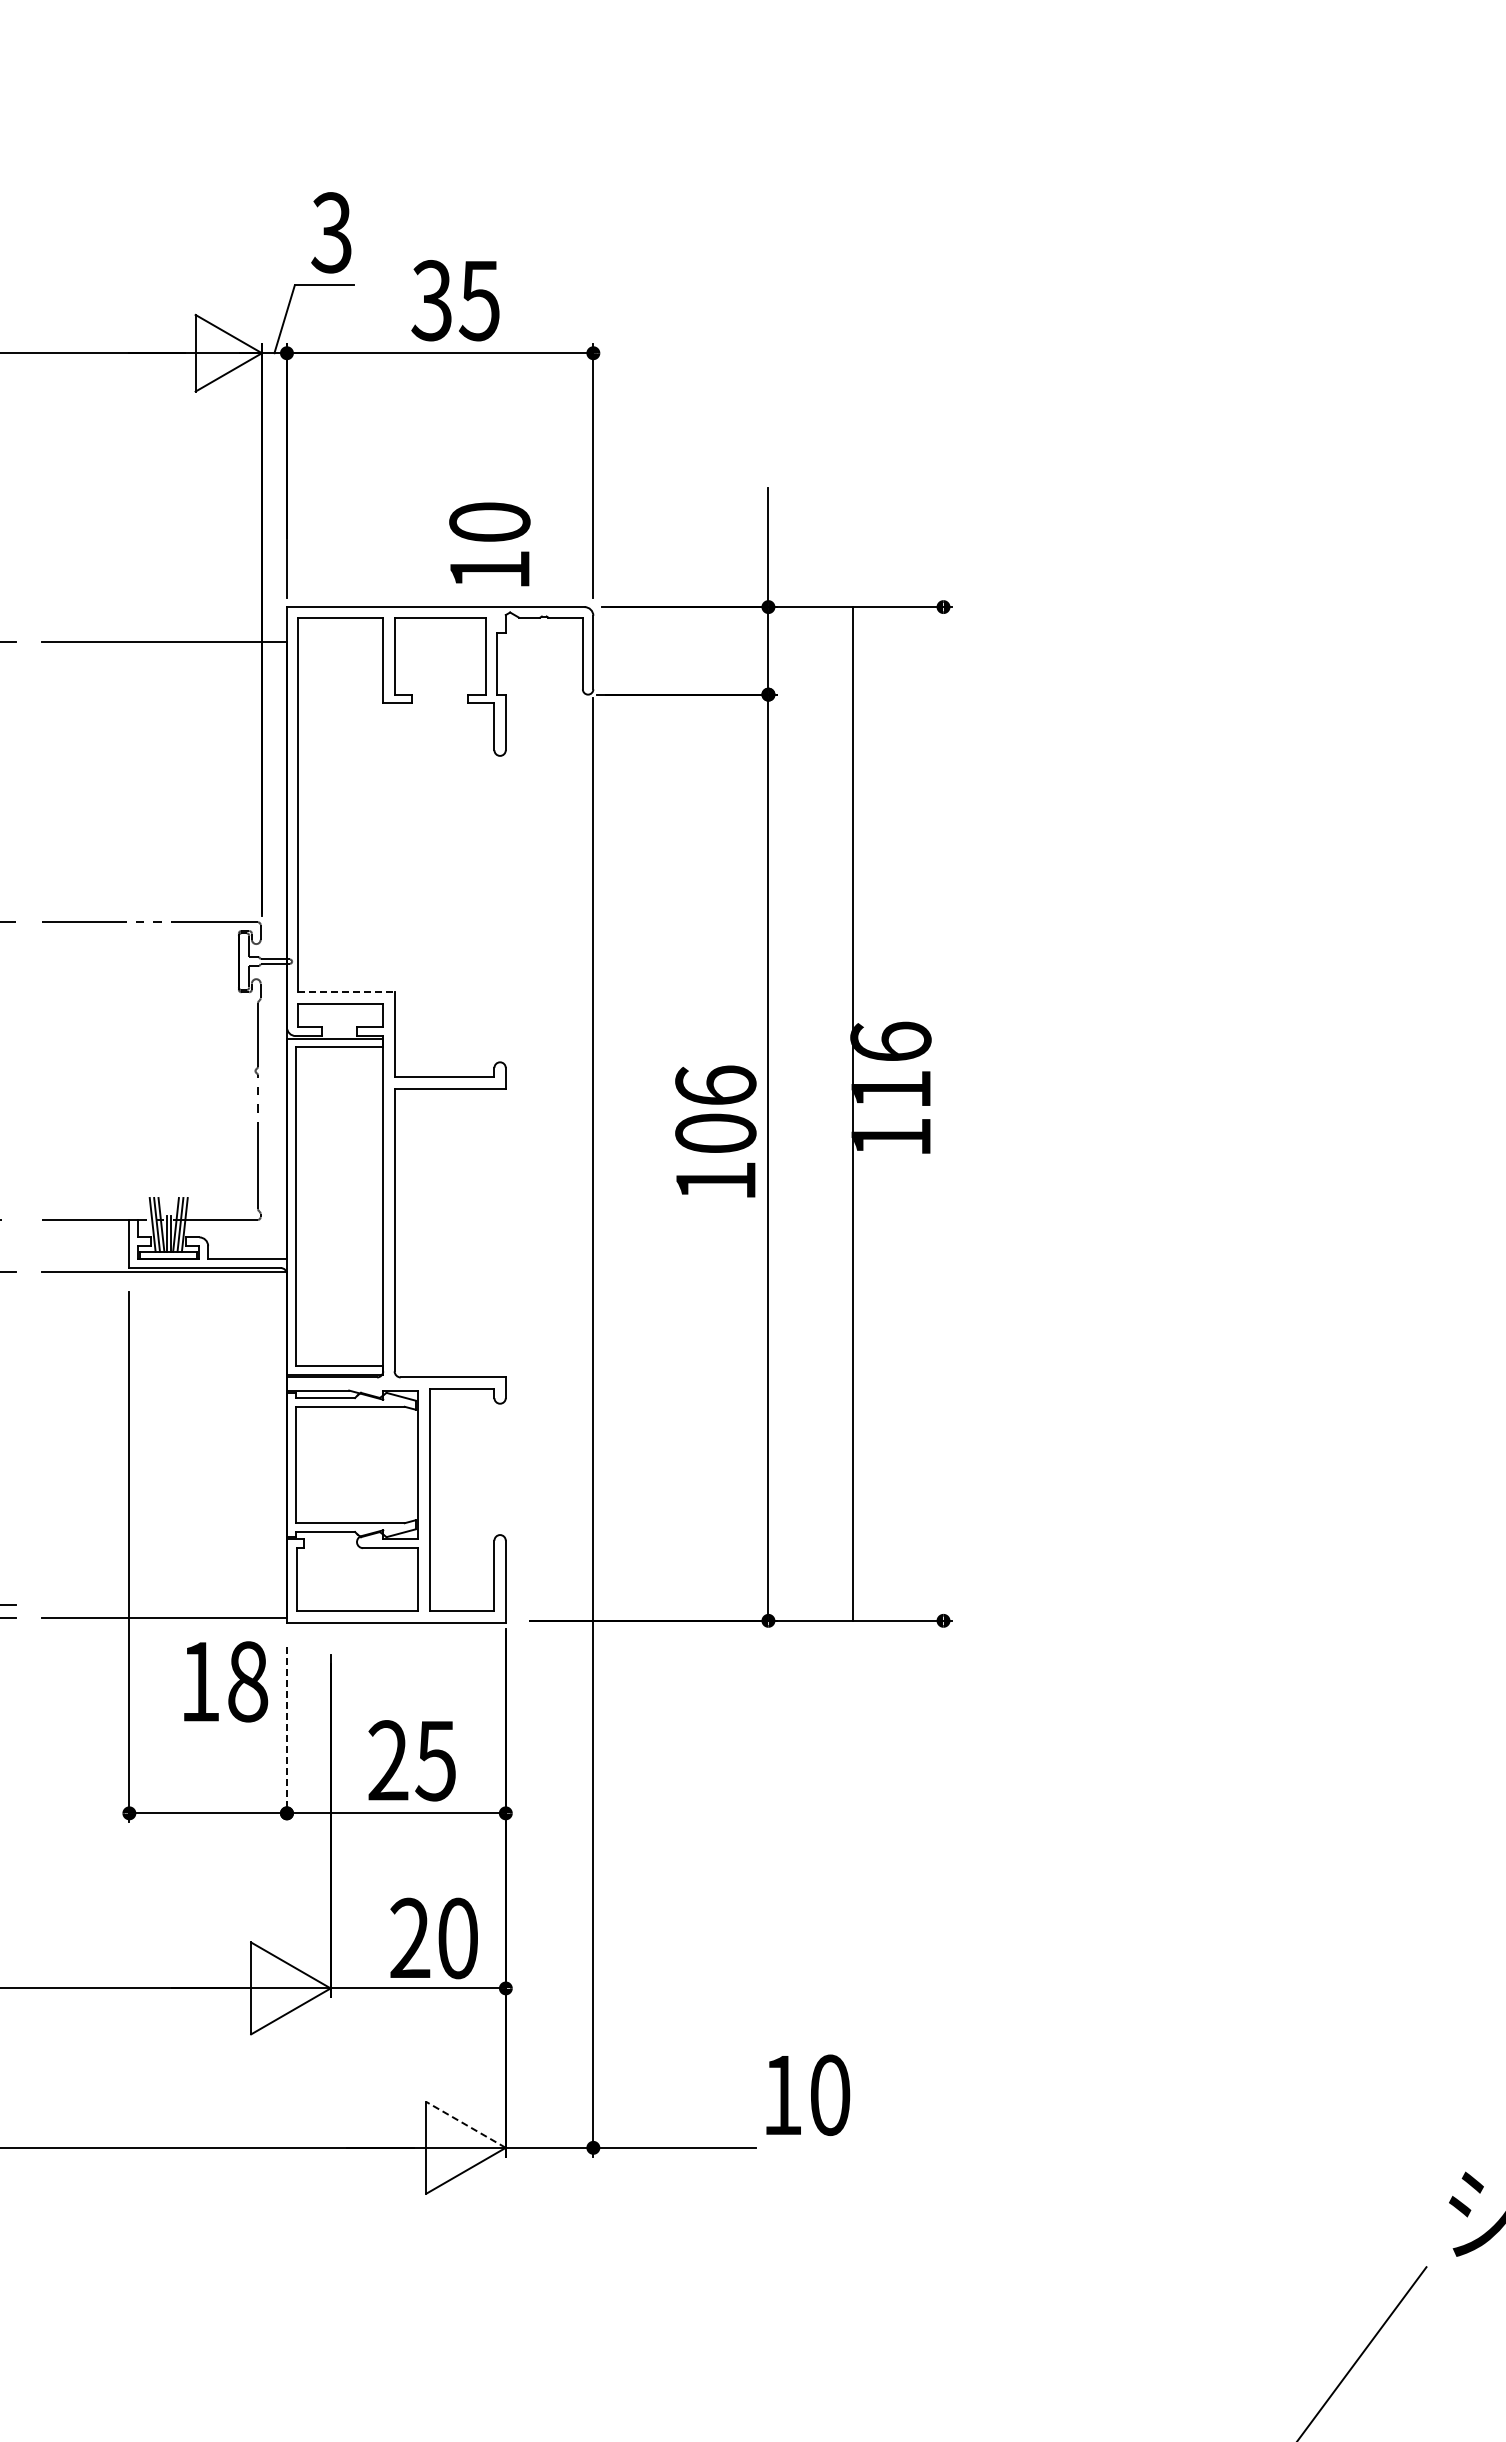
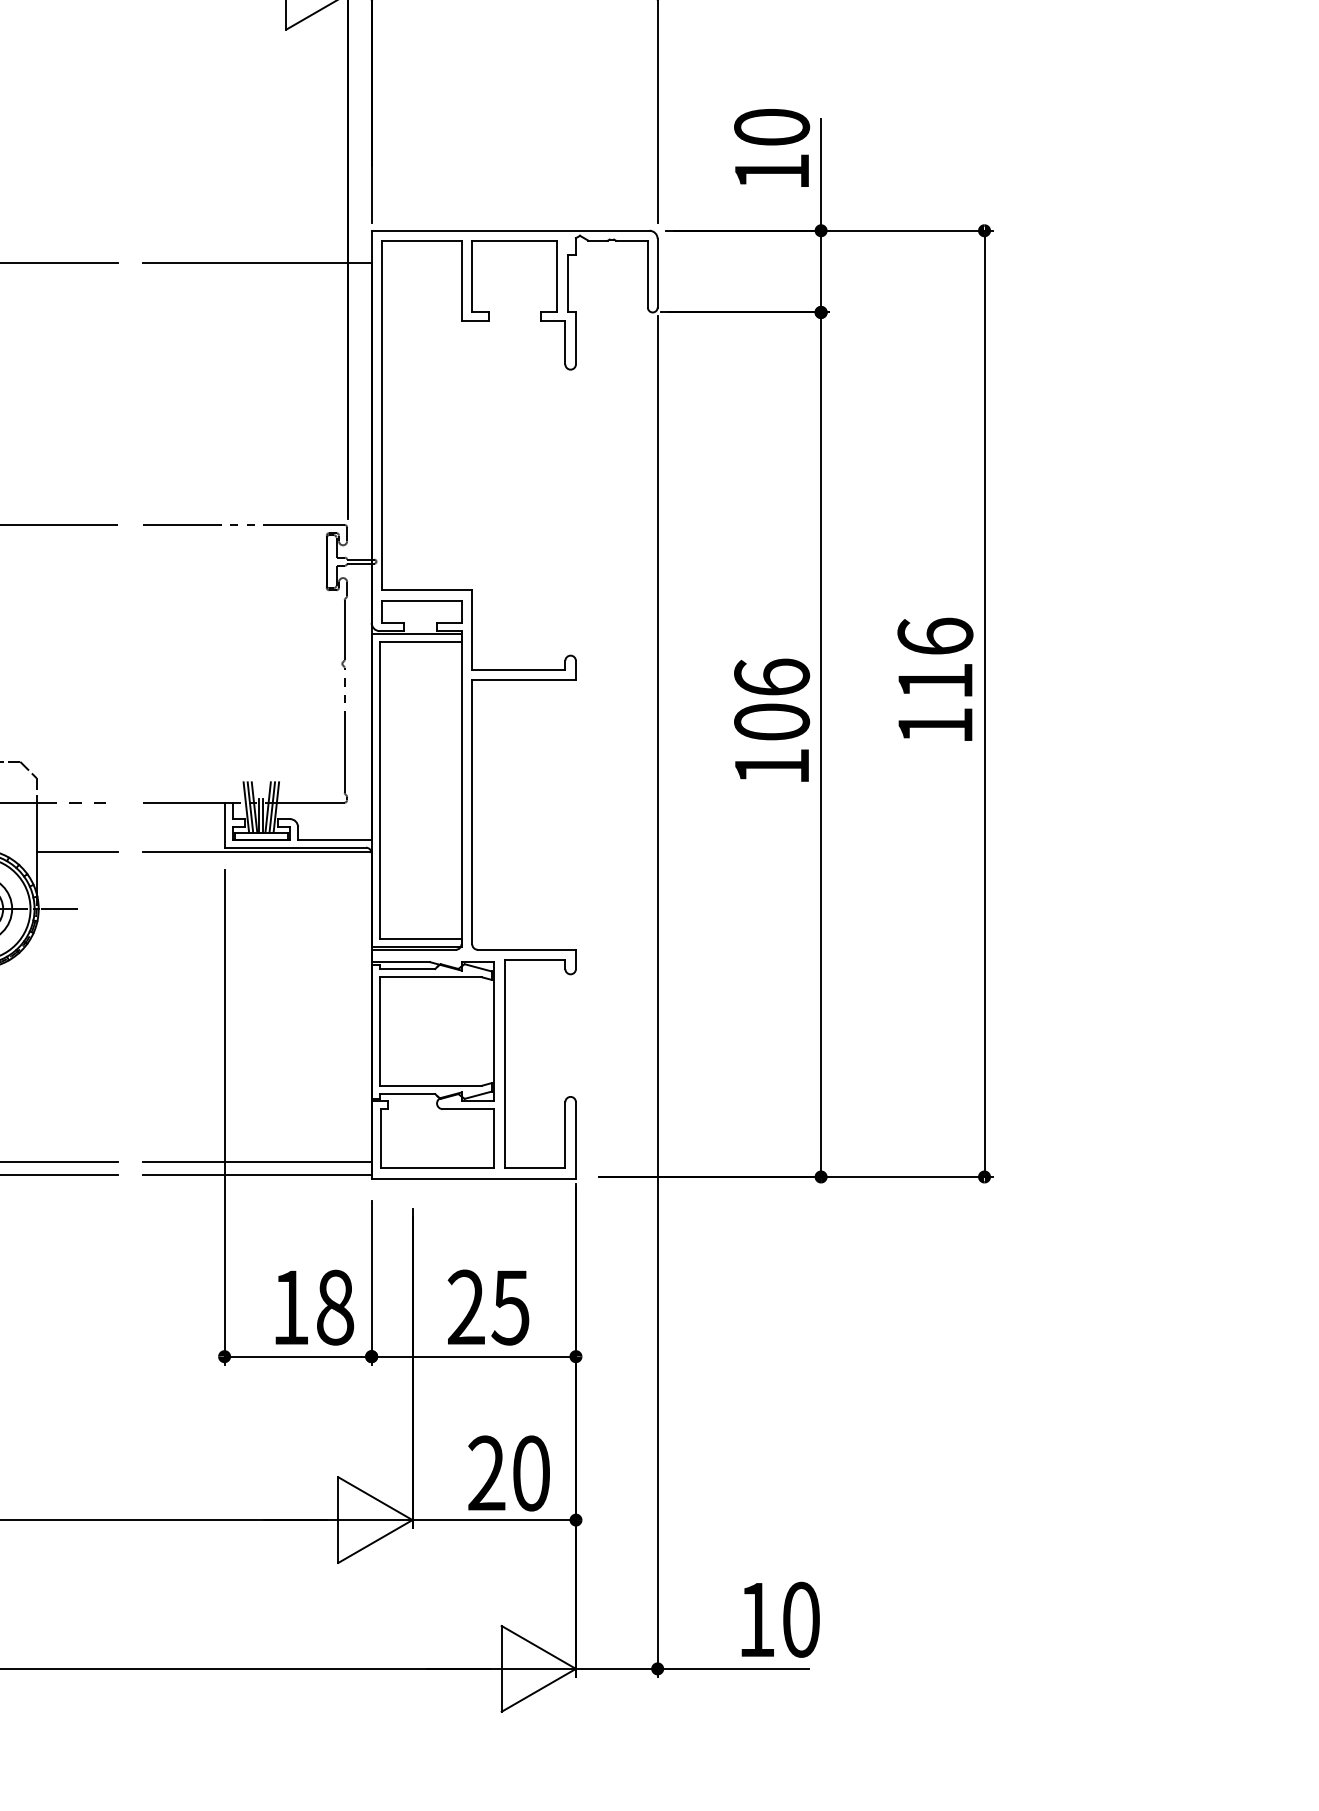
text: (489, 544) -> (771, 148), moved
line: (346, 992) -> (427, 590), dashed -> solid
line: (852, 1113) -> (984, 703), moved
line: (163, 1605) -> (256, 1162), added
text: (226, 1681) -> (315, 1307), moved
line: (286, 1734) -> (371, 1283), dashed -> solid
text: (808, 2094) -> (781, 1619), moved
line: (466, 2124) -> (539, 1647), dashed -> solid

